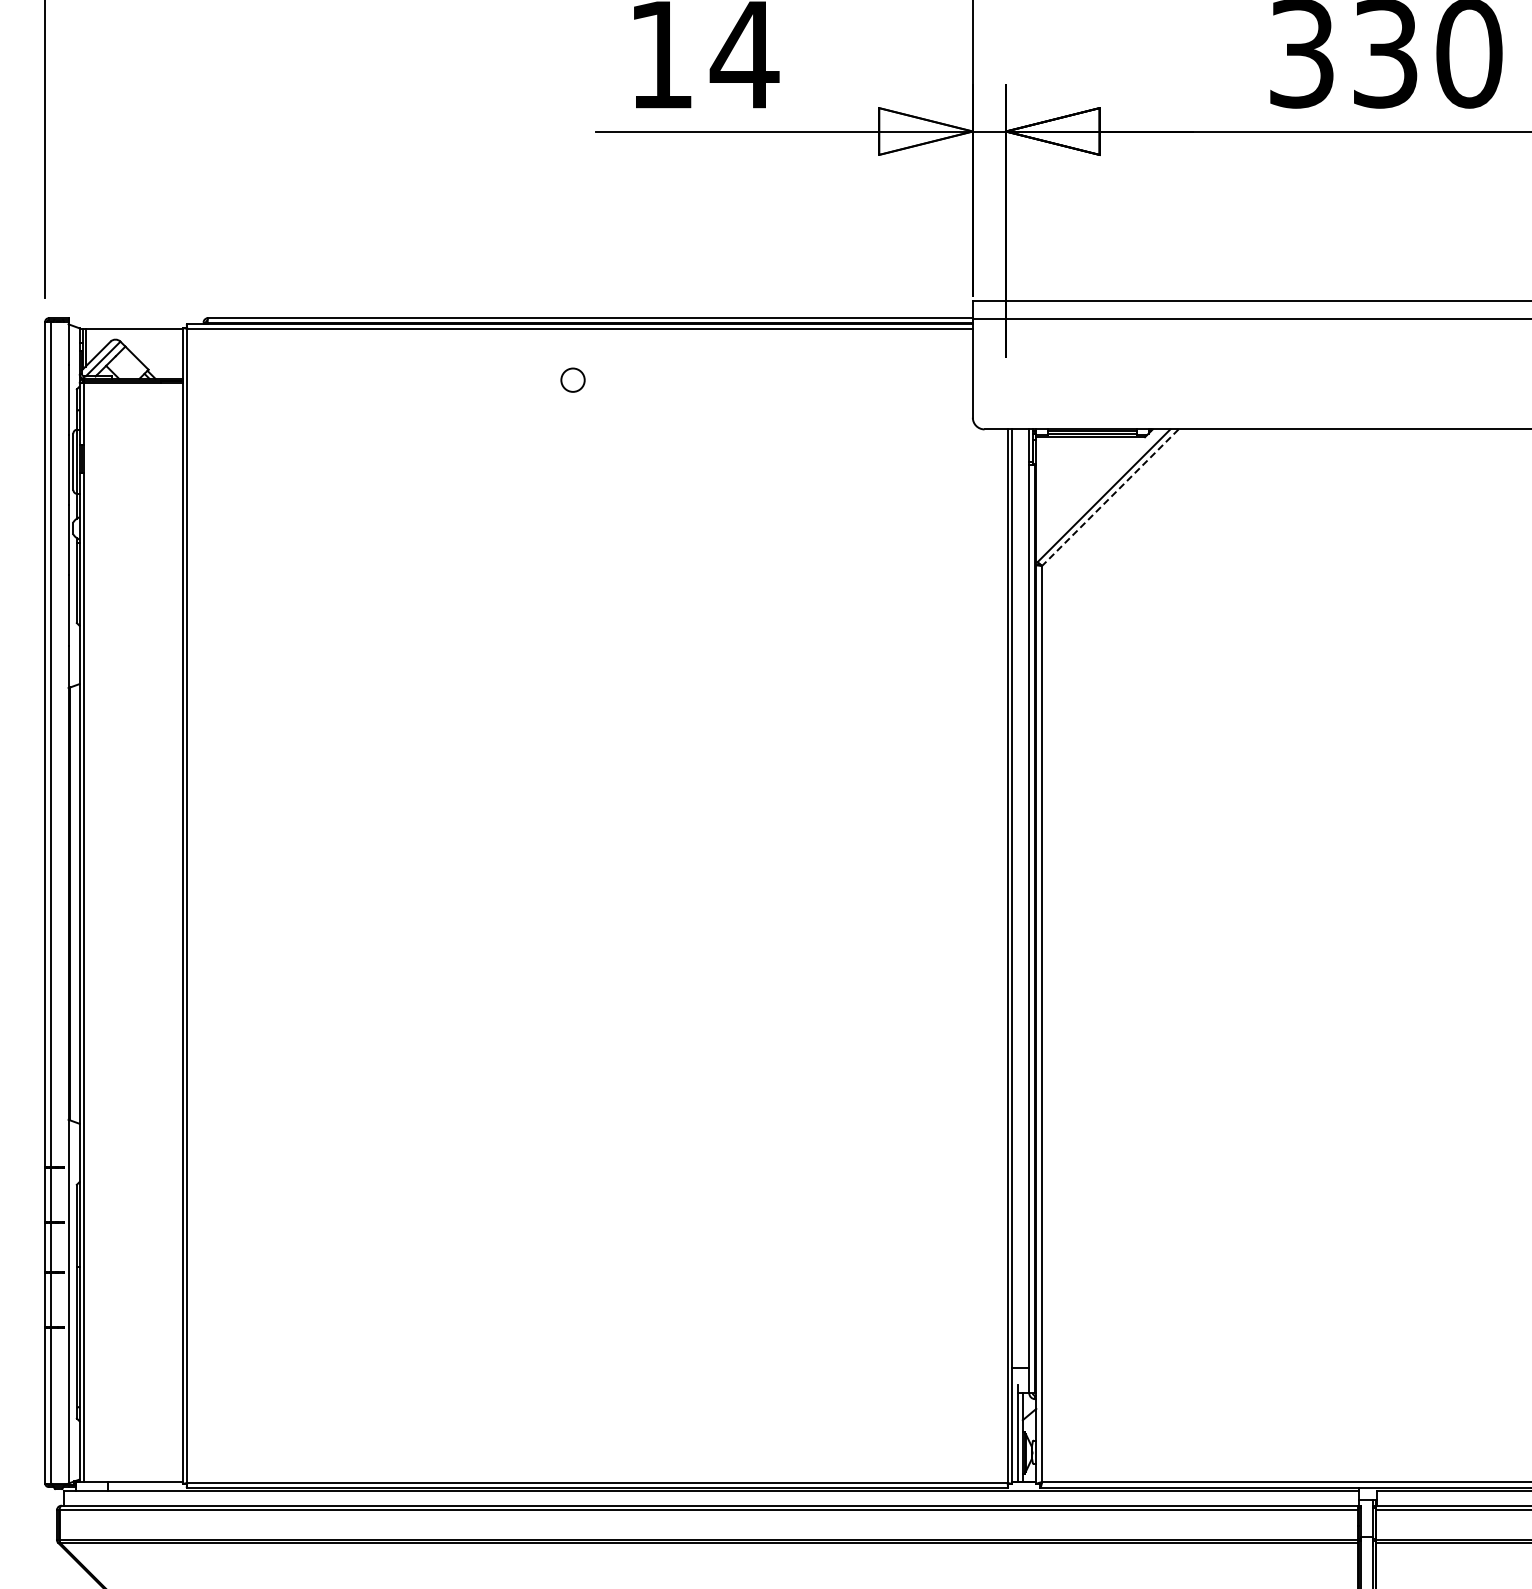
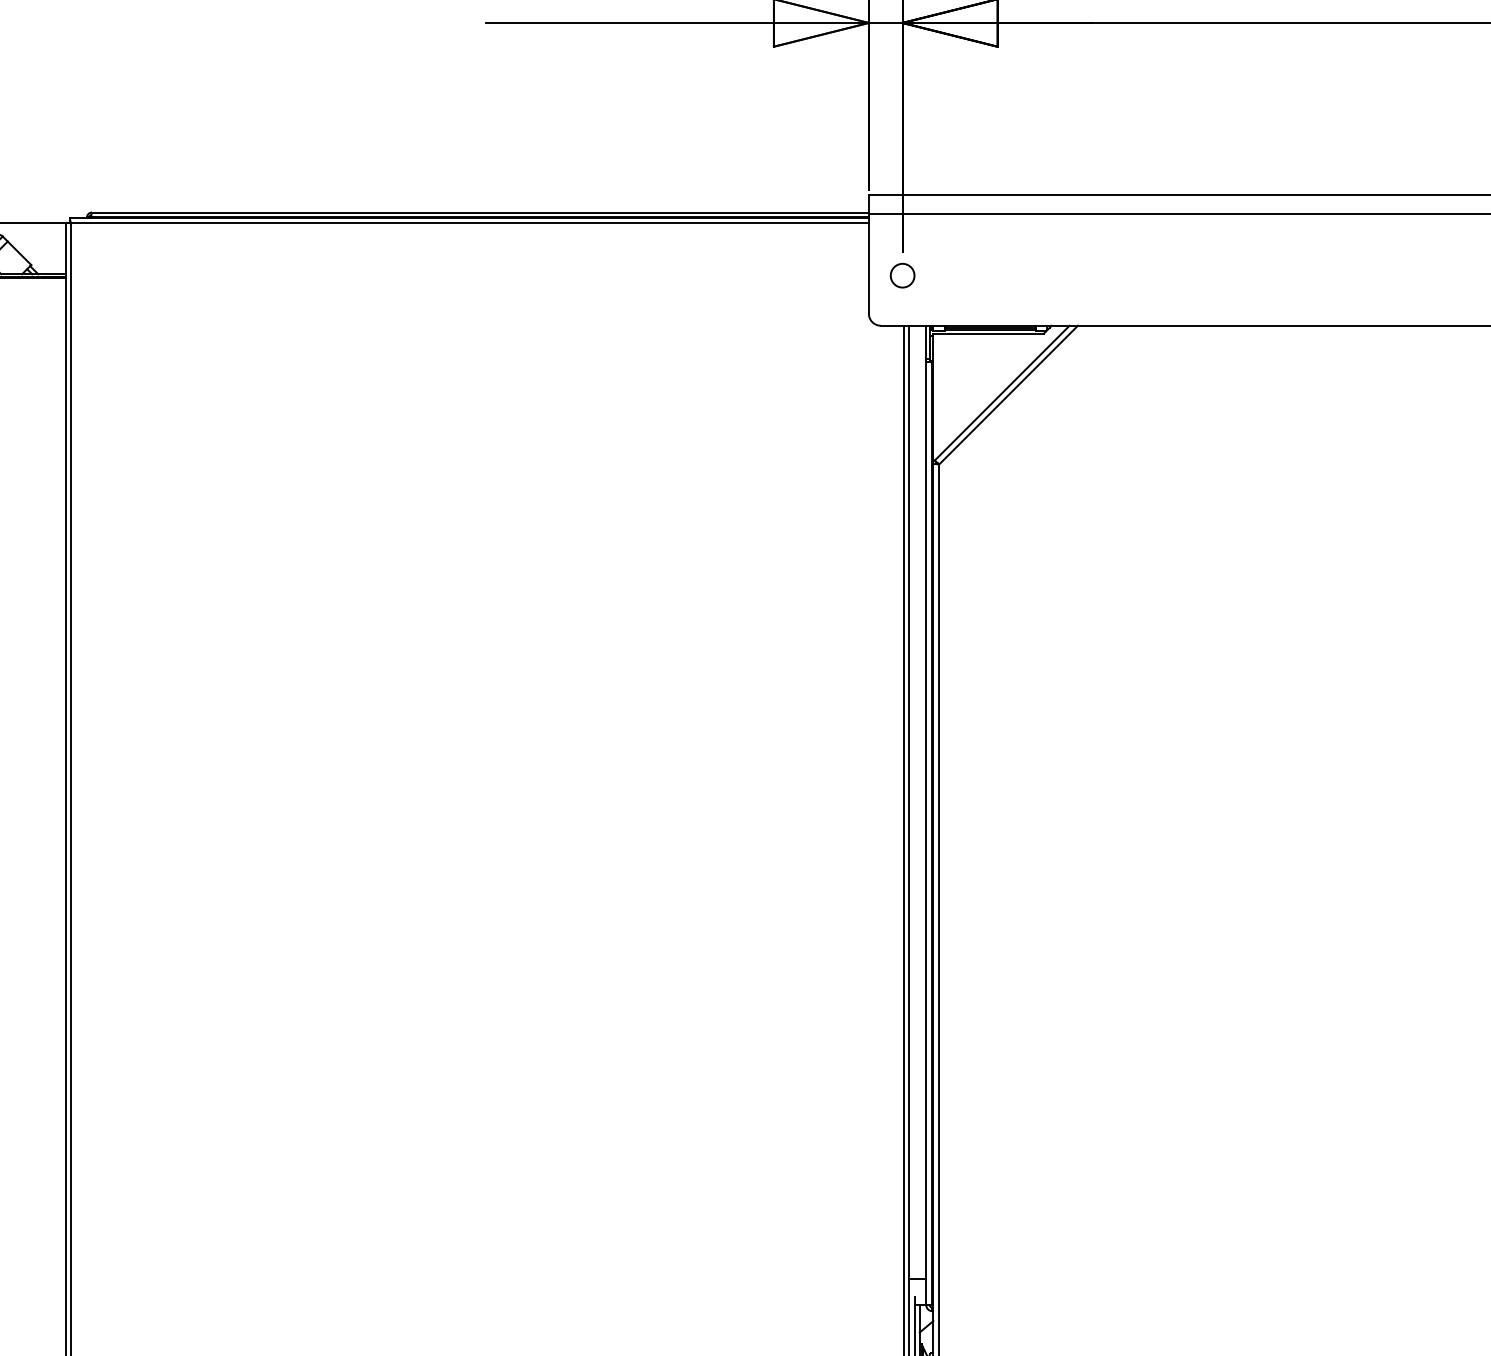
circle: (572, 379) -> (902, 274), moved
line: (1110, 497) -> (1008, 394), dashed -> solid

